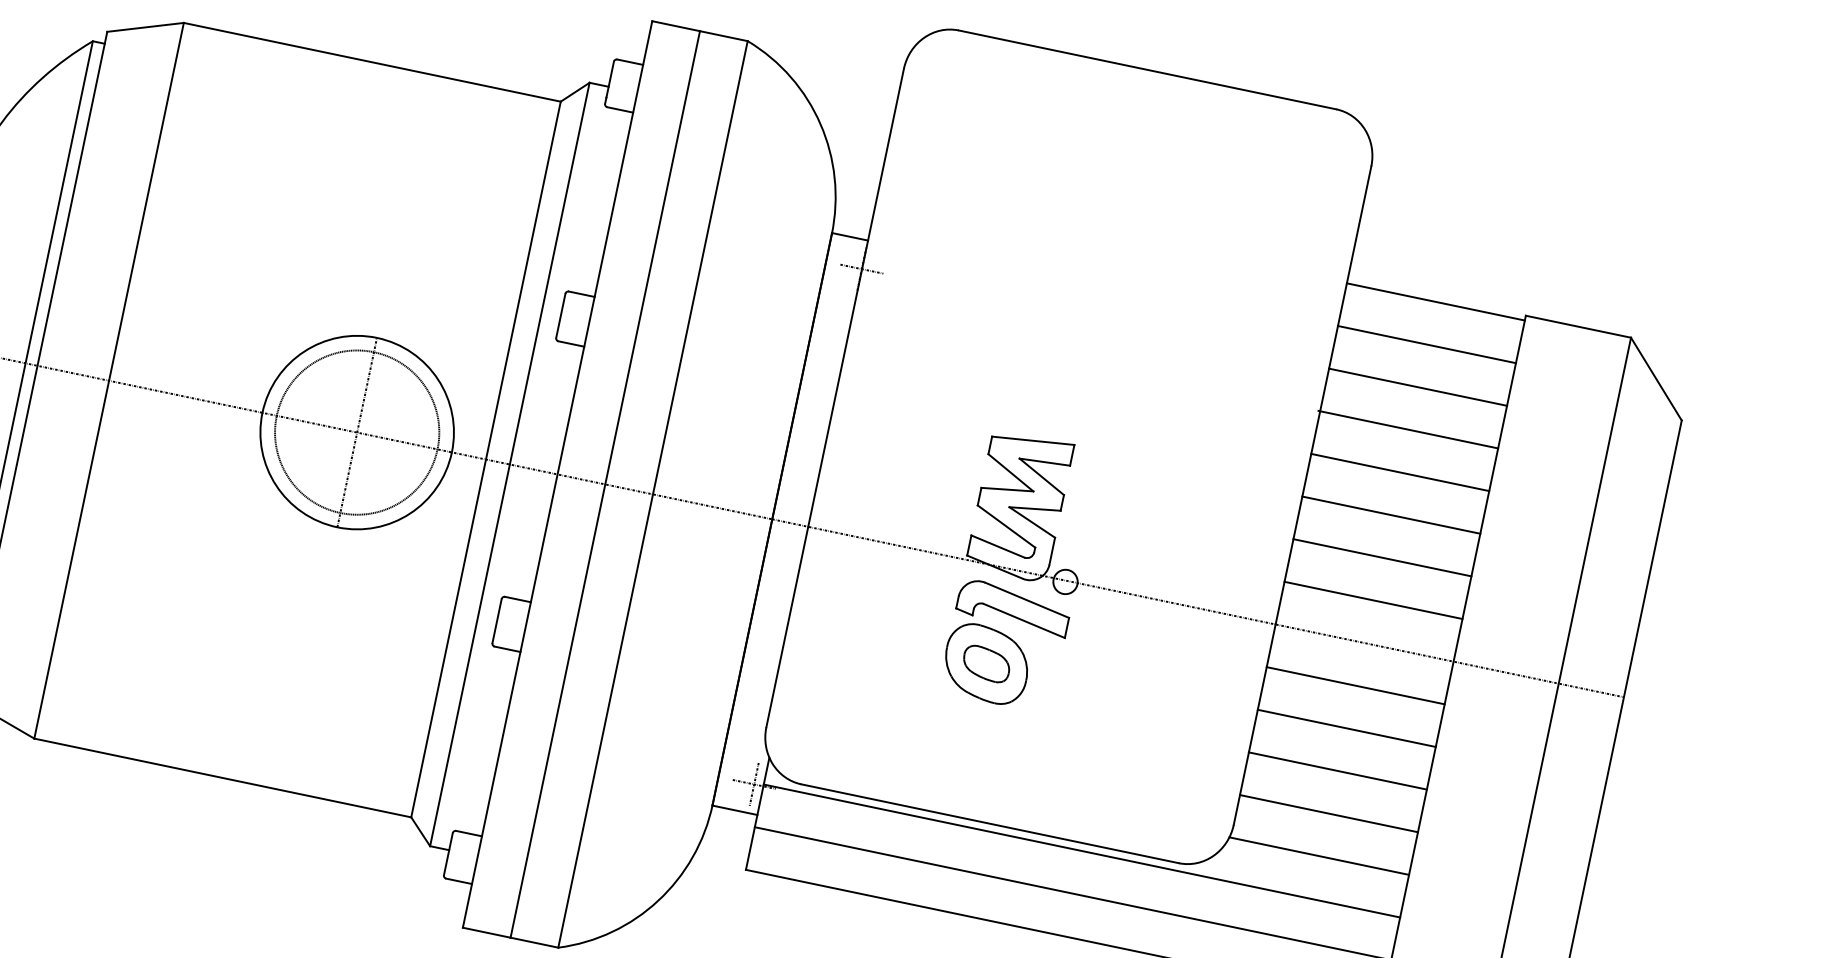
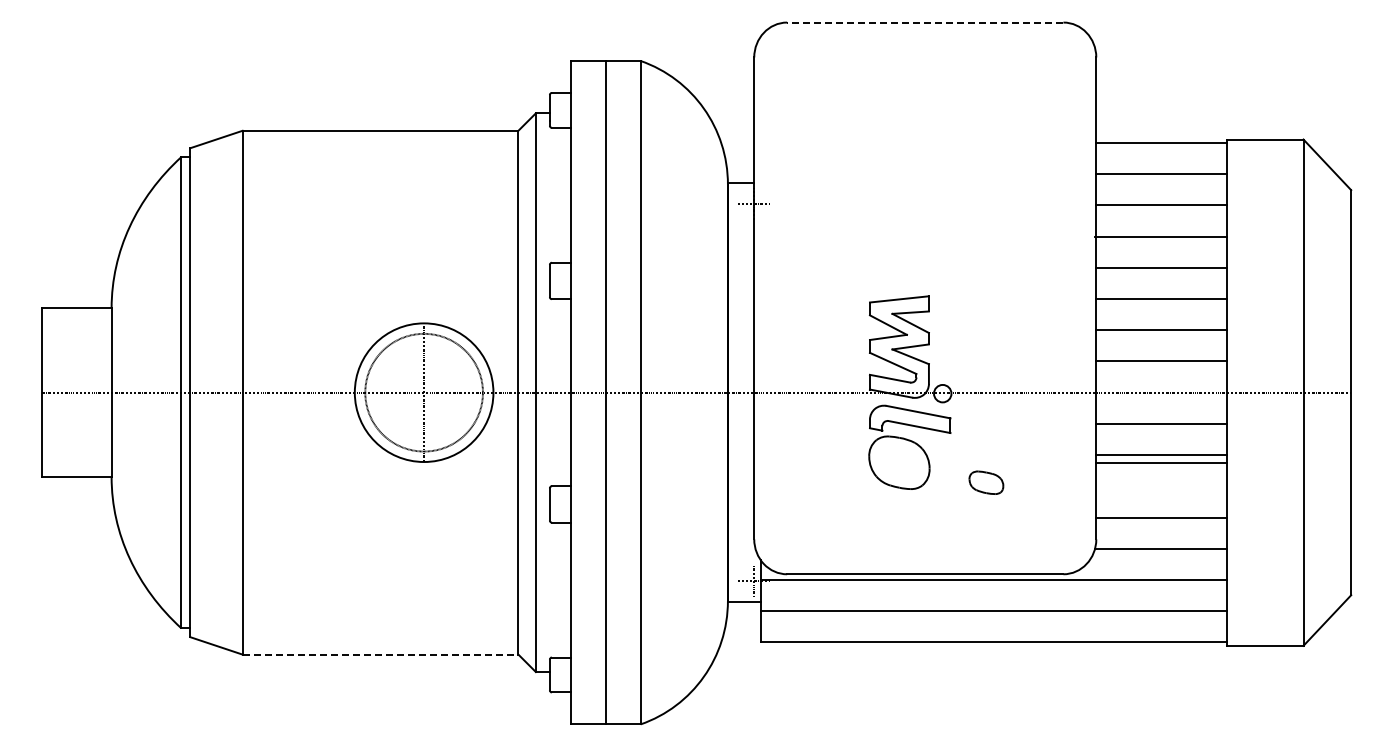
line: (1146, 69) -> (924, 22), solid -> dashed
part: (986, 663) -> (986, 482), moved
line: (1337, 771) -> (1161, 463), moved
line: (222, 777) -> (380, 654), solid -> dashed

